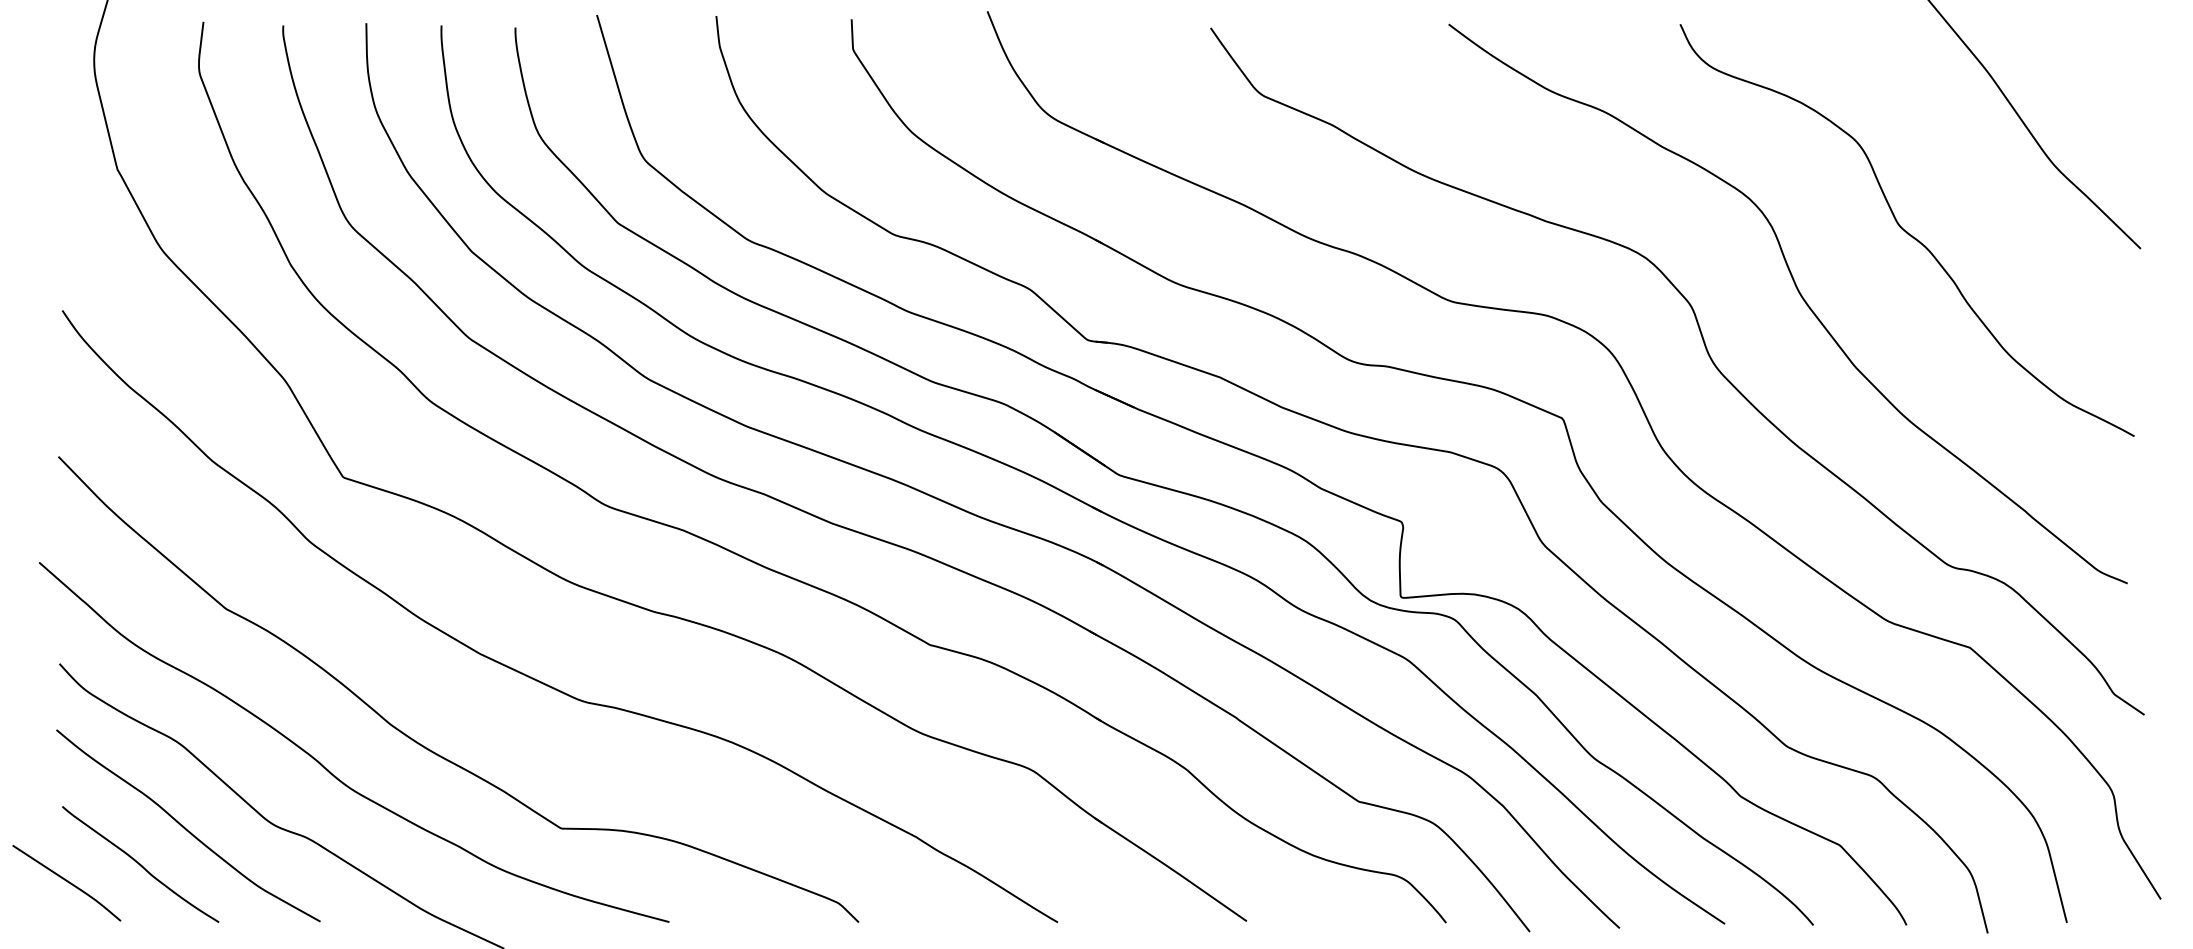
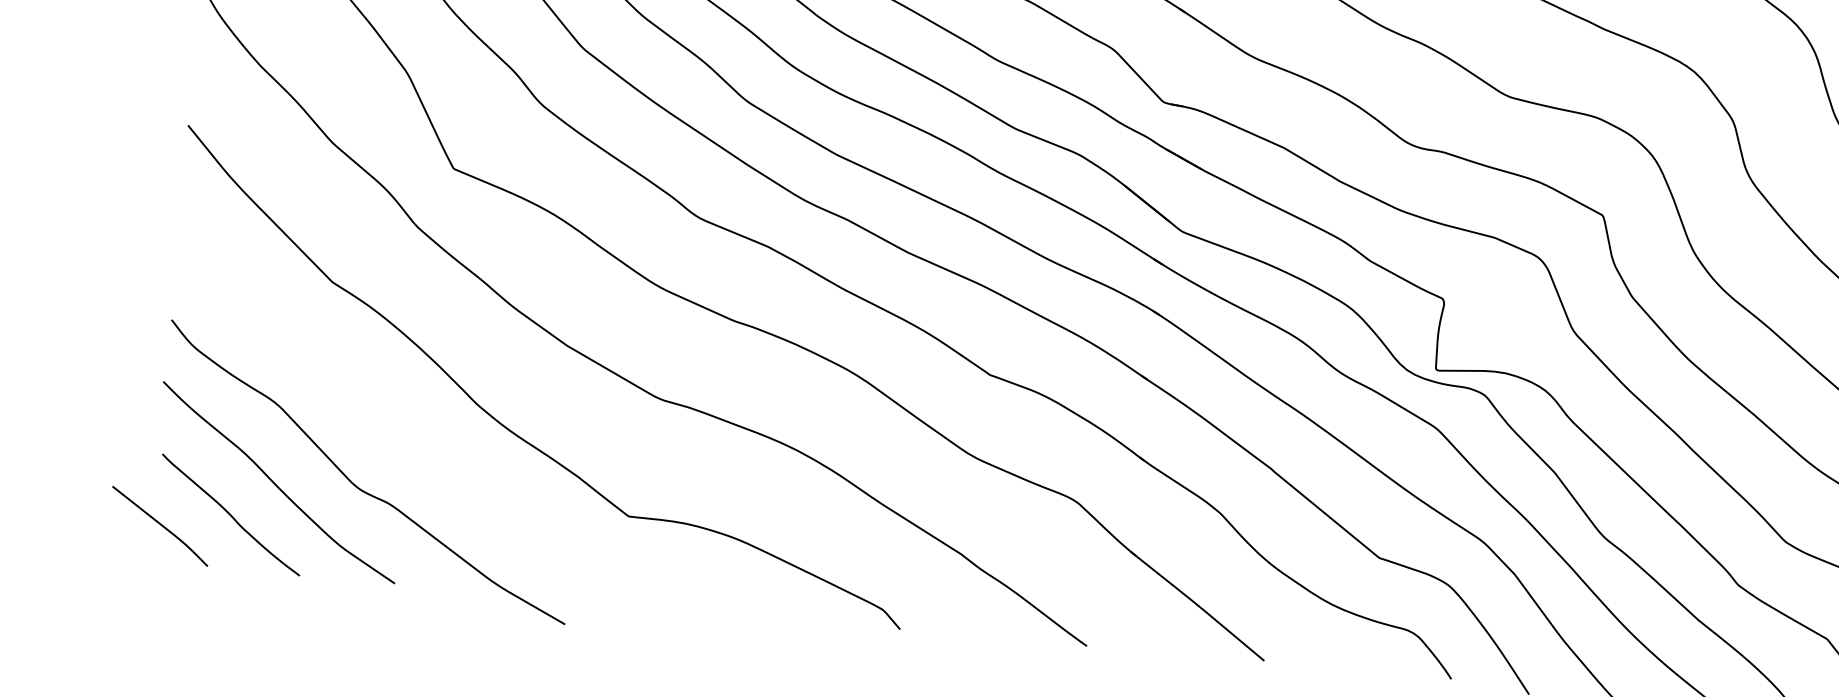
curve: (328, 769) -> (415, 441), removed

